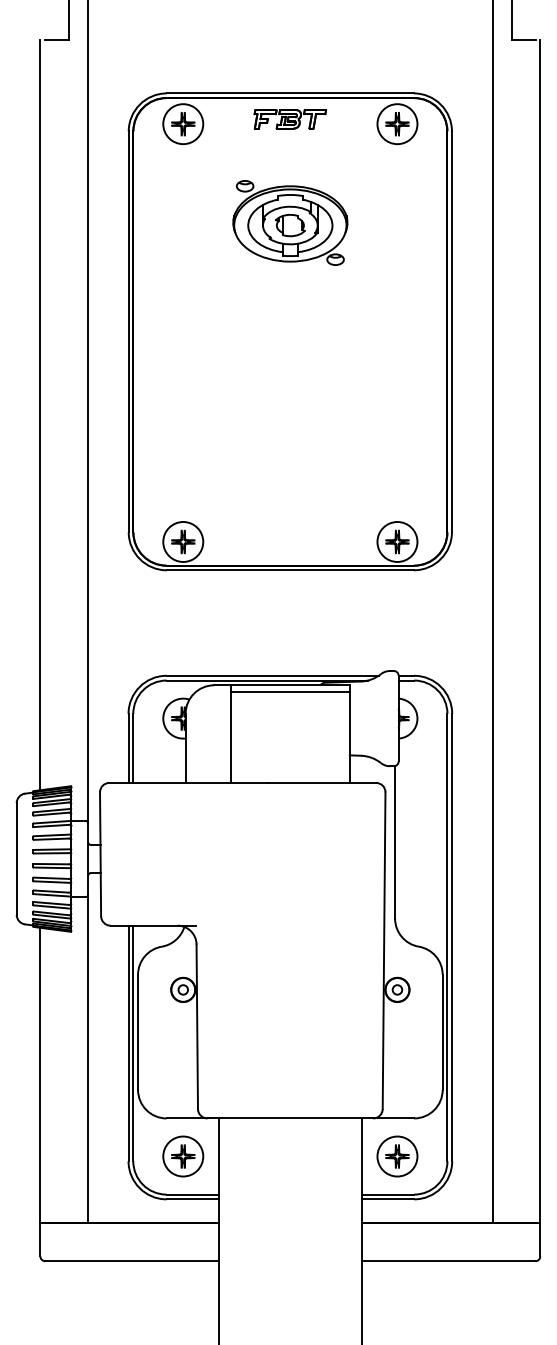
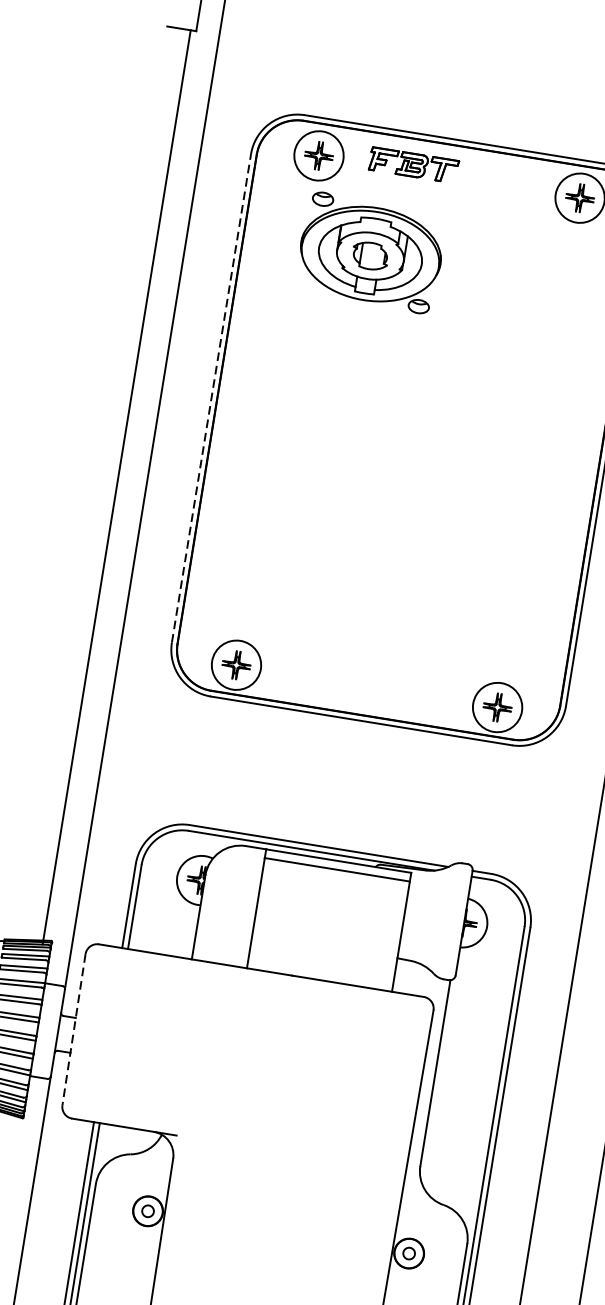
part: (289, 119) -> (412, 165), moved
part: (290, 222) -> (371, 252), moved
line: (128, 331) -> (211, 397), solid -> dashed
line: (40, 415) -> (116, 487), moved
line: (100, 854) -> (73, 1029), solid -> dashed

